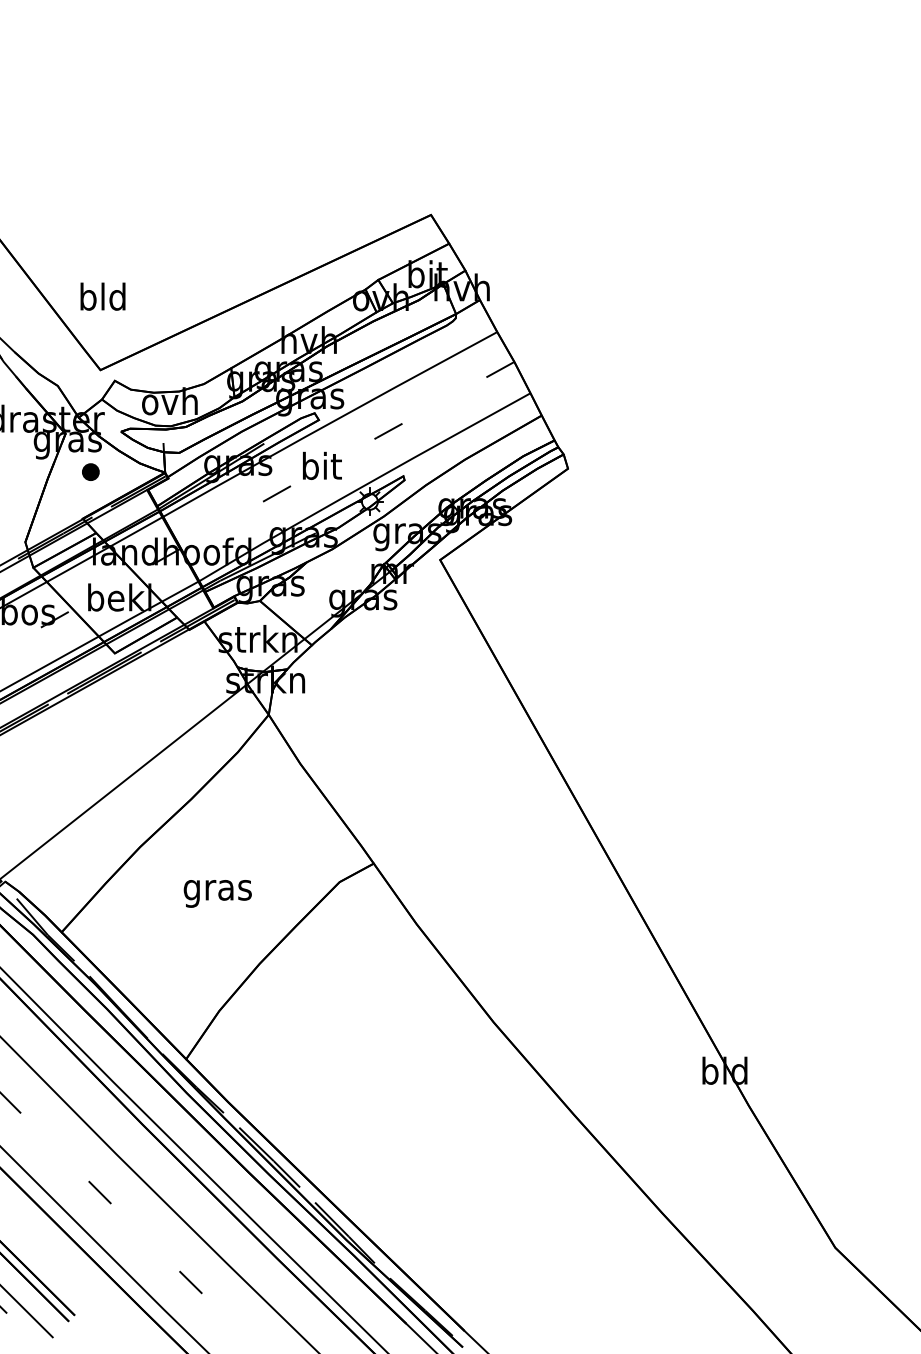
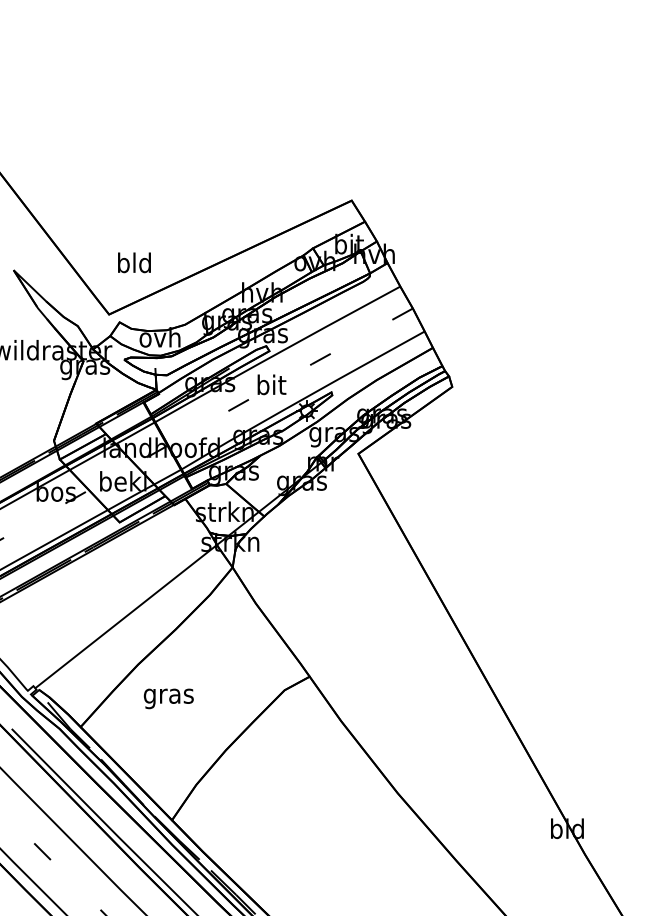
text: (102, 296) -> (134, 262), moved
part: (90, 471) -> (101, 388), removed
text: (217, 893) -> (168, 698), moved

